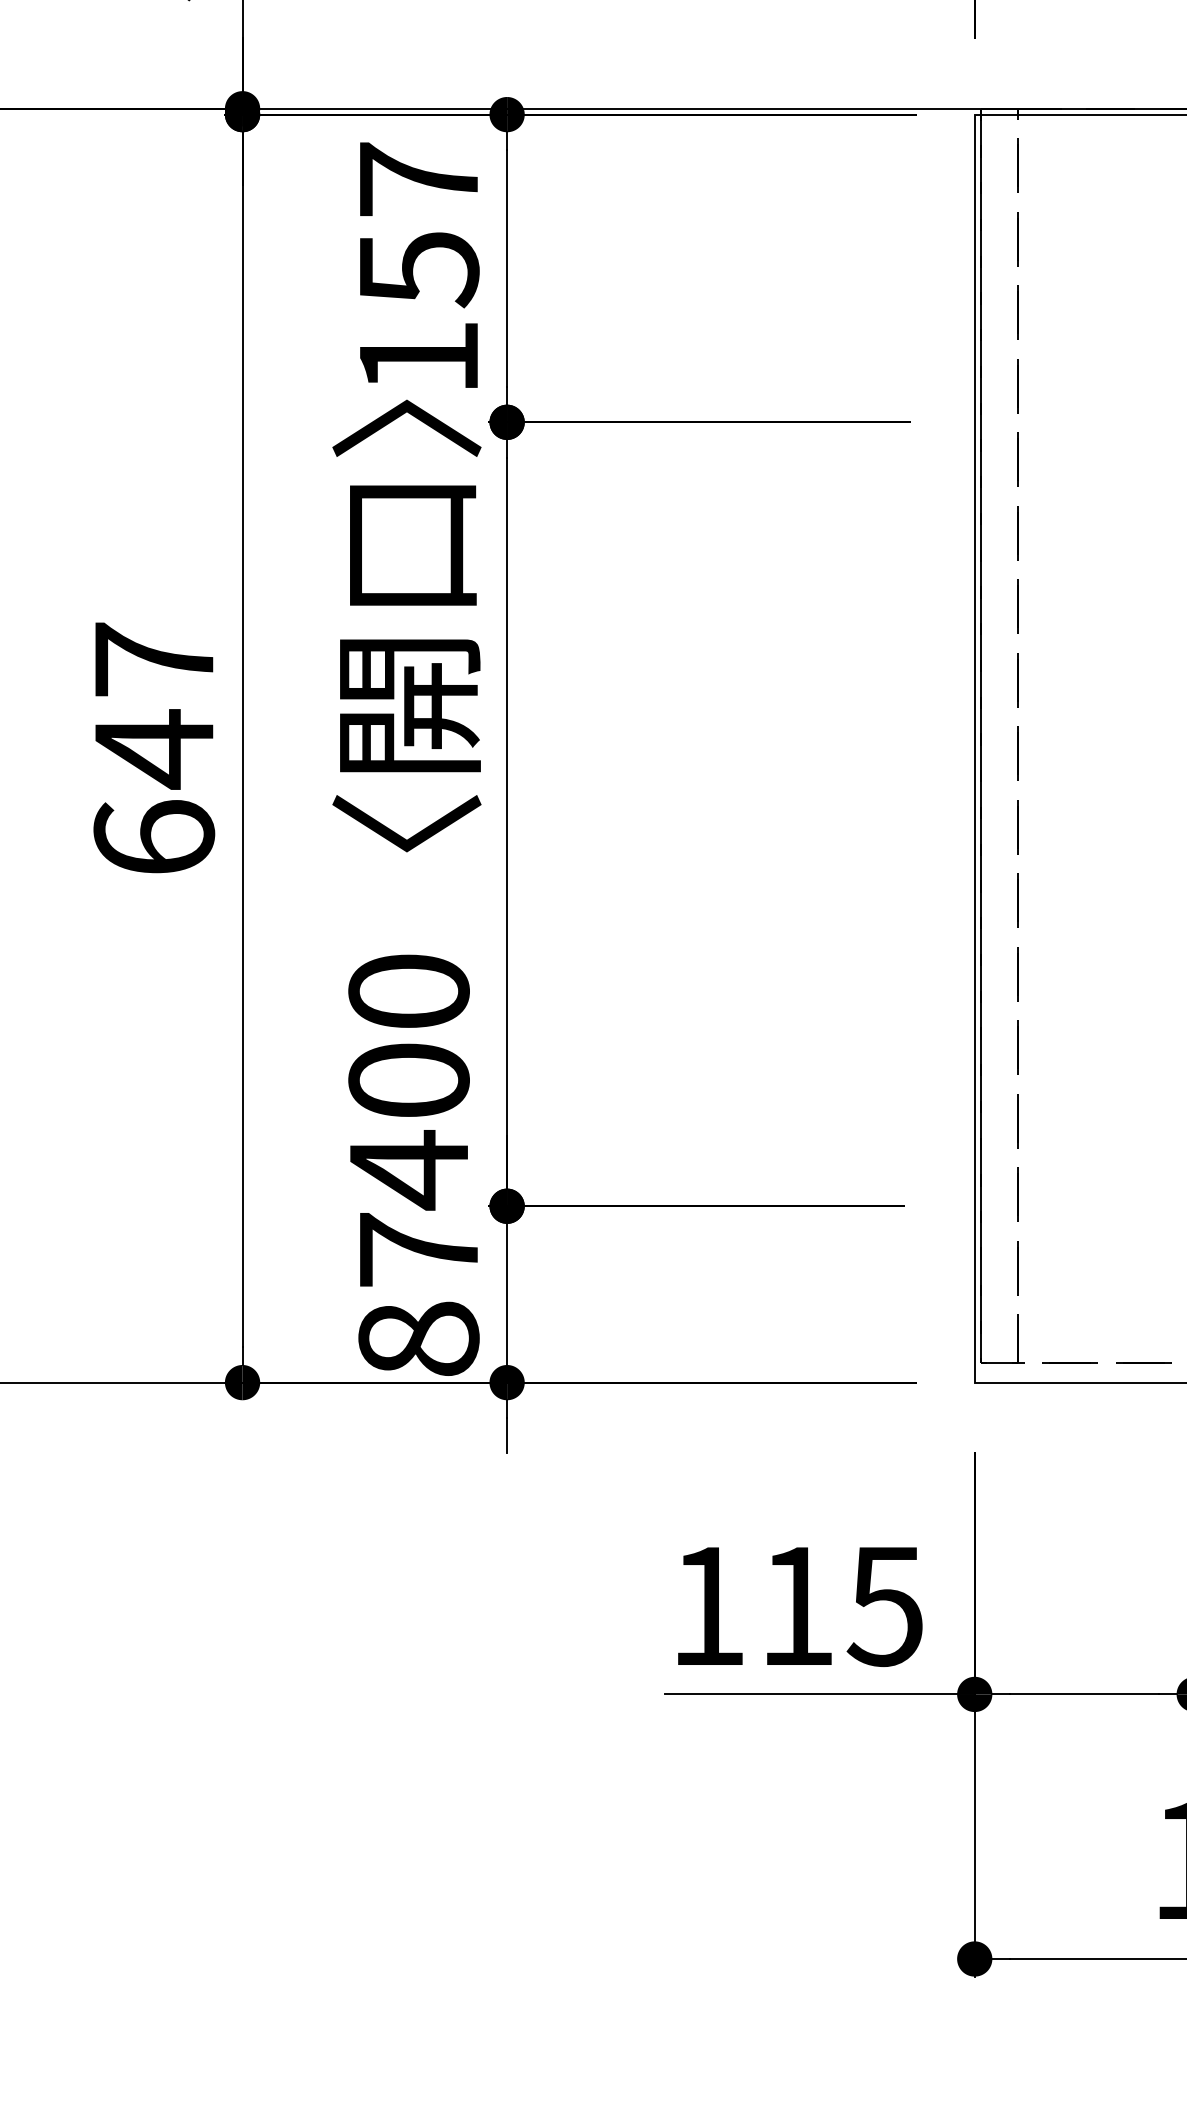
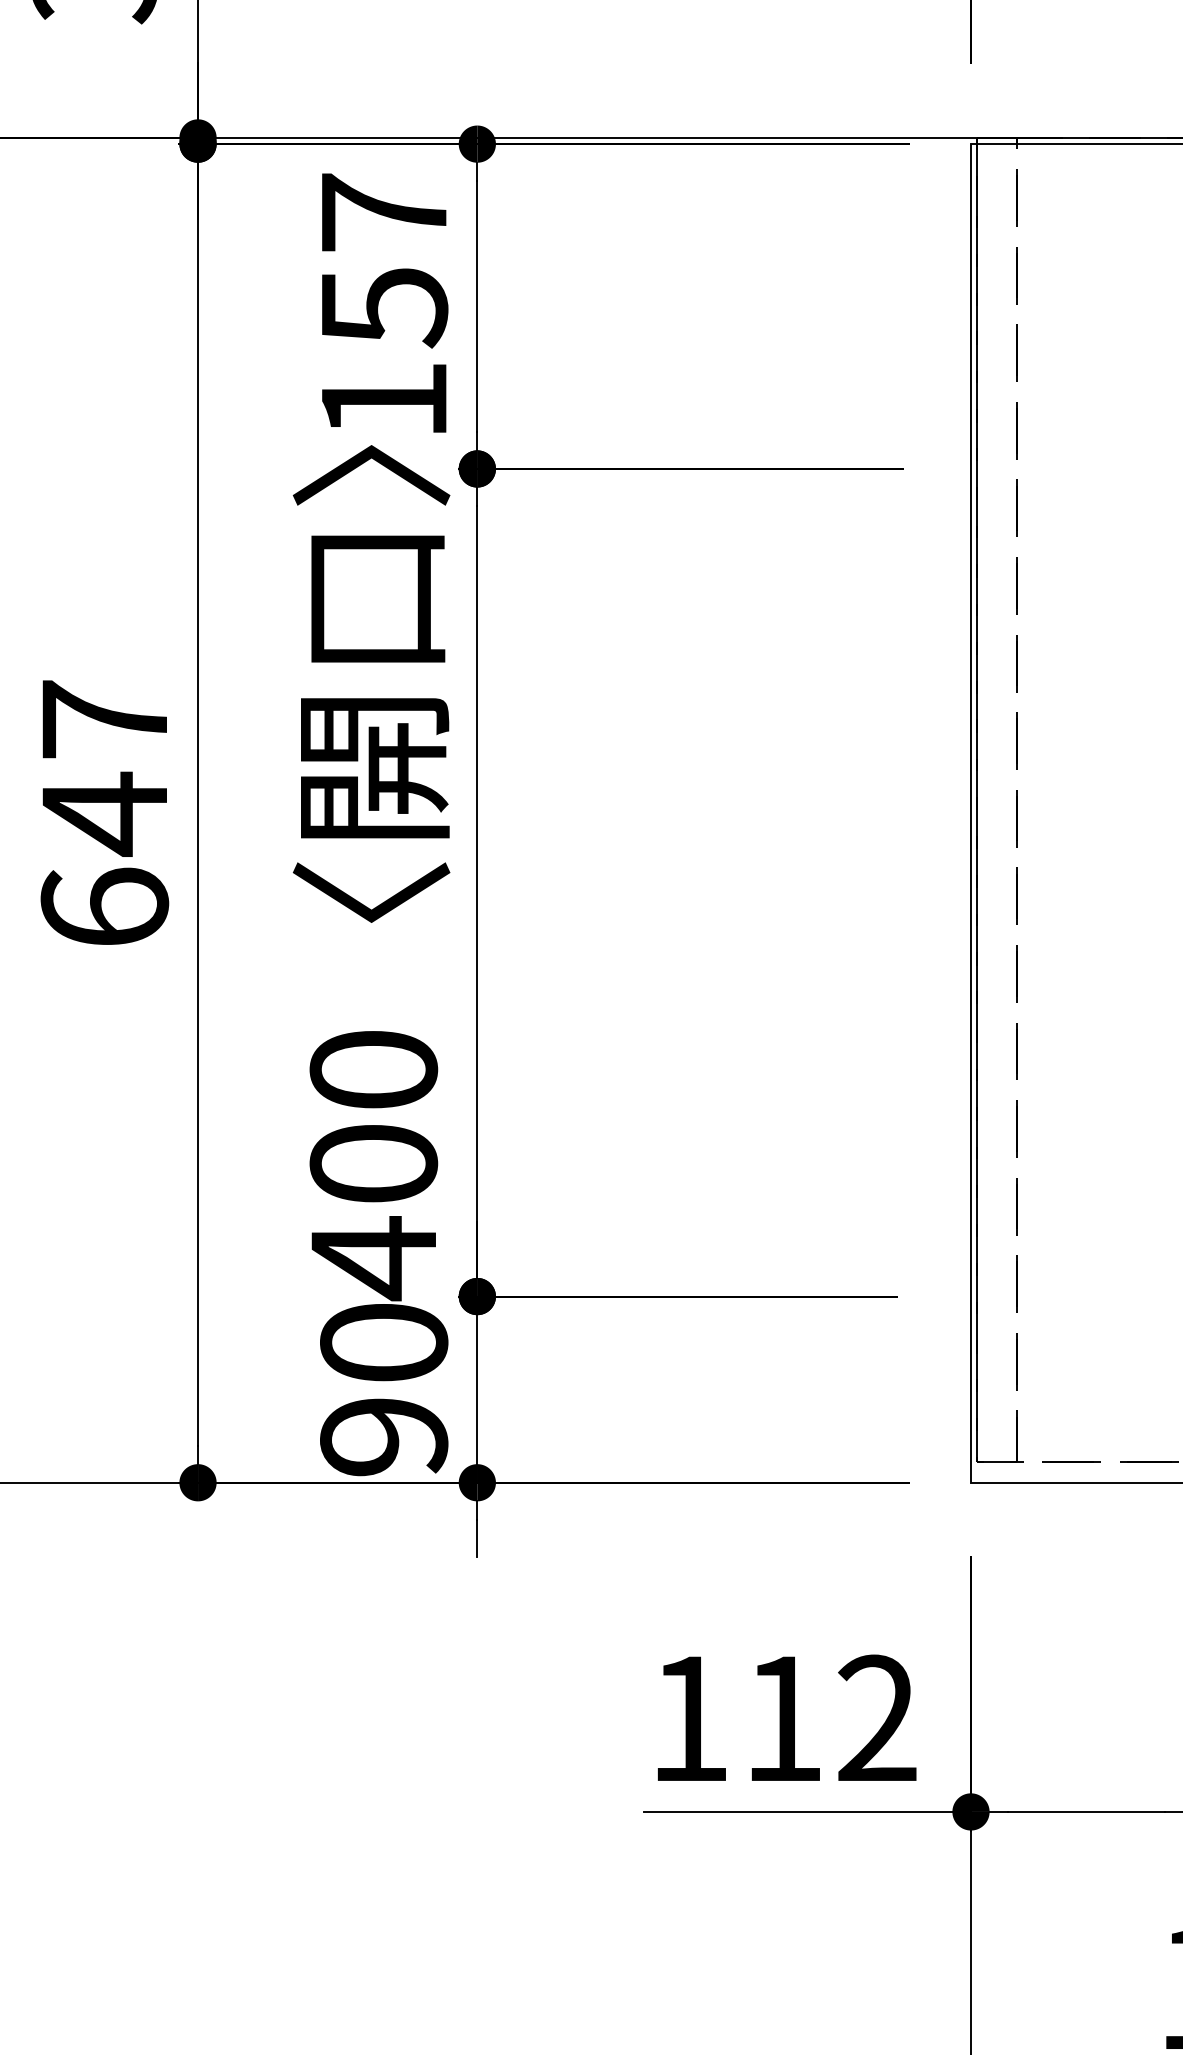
text: (418, 1294) -> (383, 1389), 87 -> 90
text: (884, 1606) -> (875, 1719), 115 -> 112

